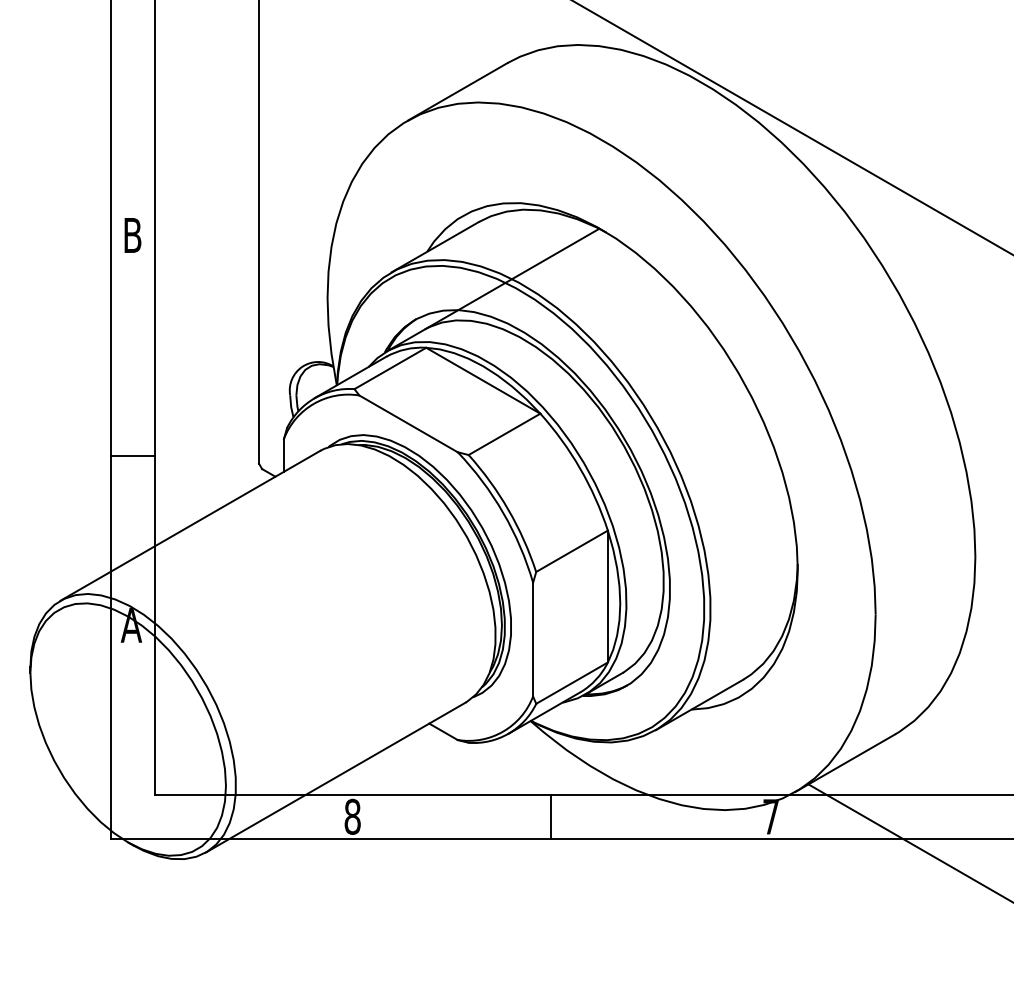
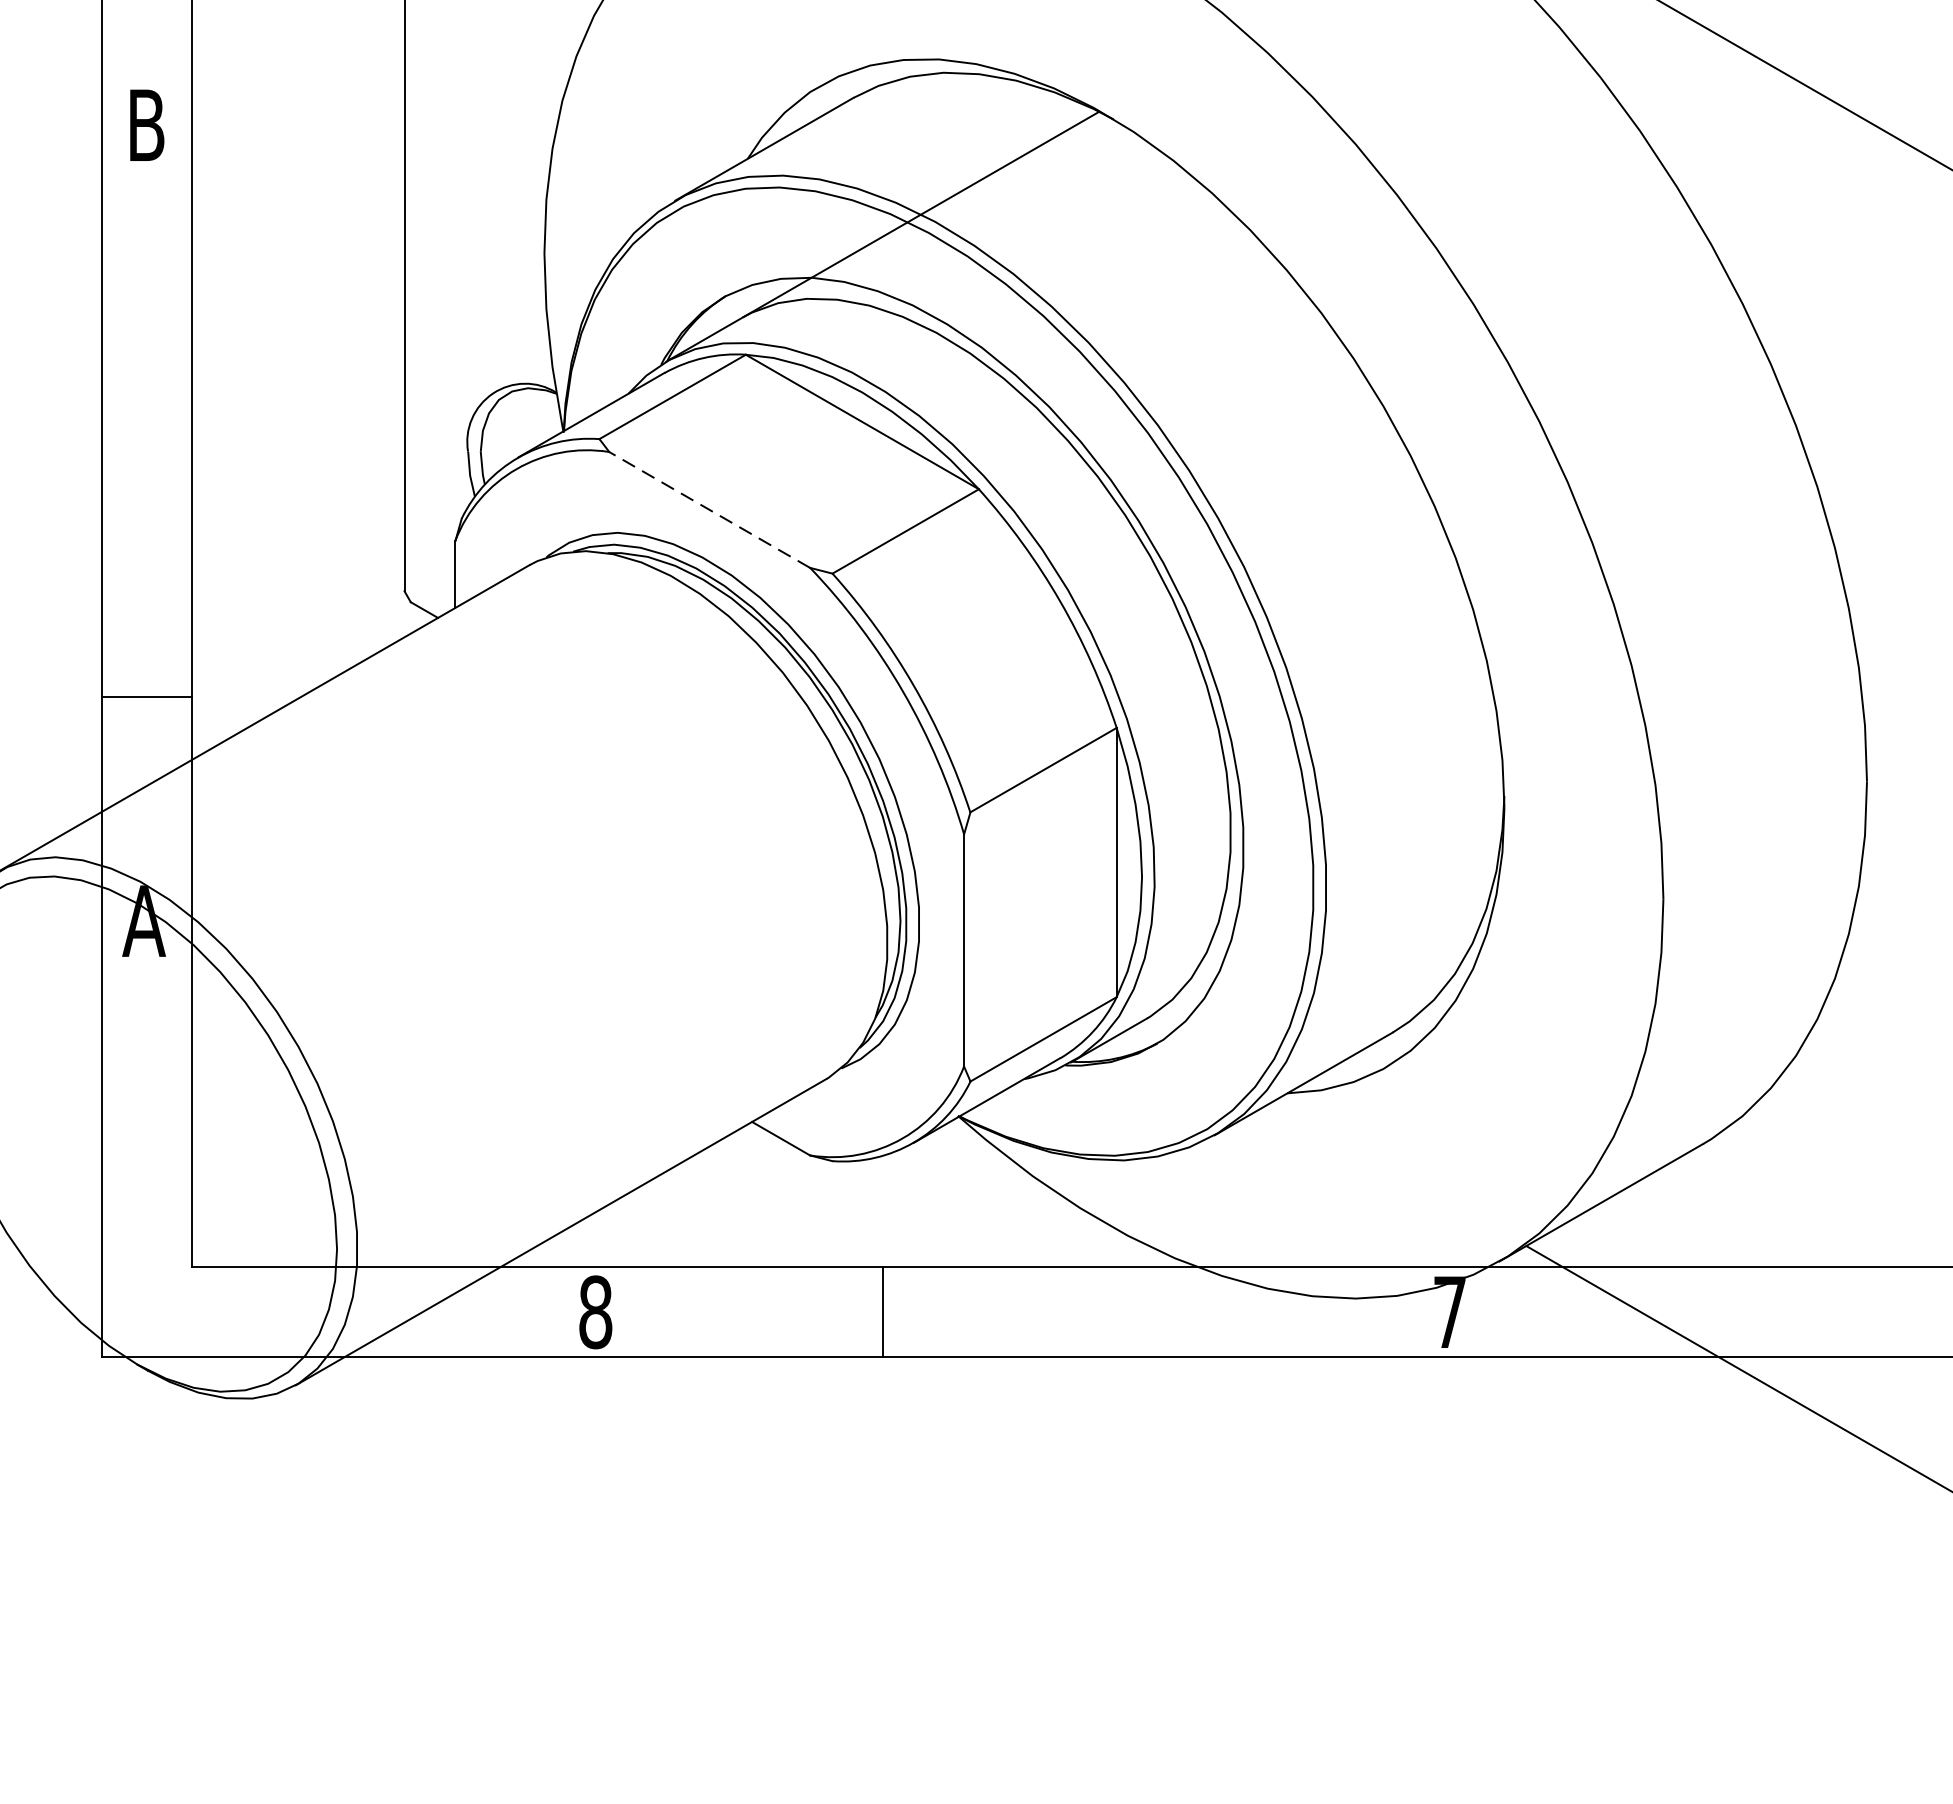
line: (408, 423) -> (709, 509), solid -> dashed
line: (132, 455) -> (146, 697), moved
line: (551, 816) -> (883, 1311), moved

